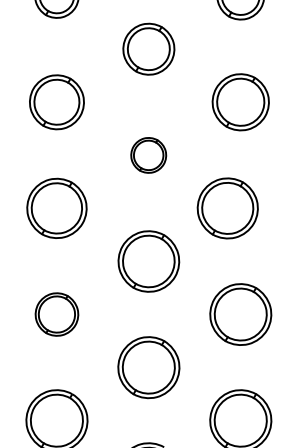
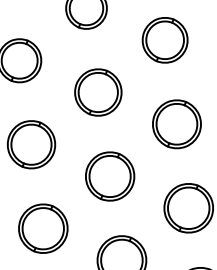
part: (148, 155) -> (98, 92), size x1.67
part: (227, 208) -> (176, 124), moved
part: (56, 314) -> (42, 228), size x1.43

